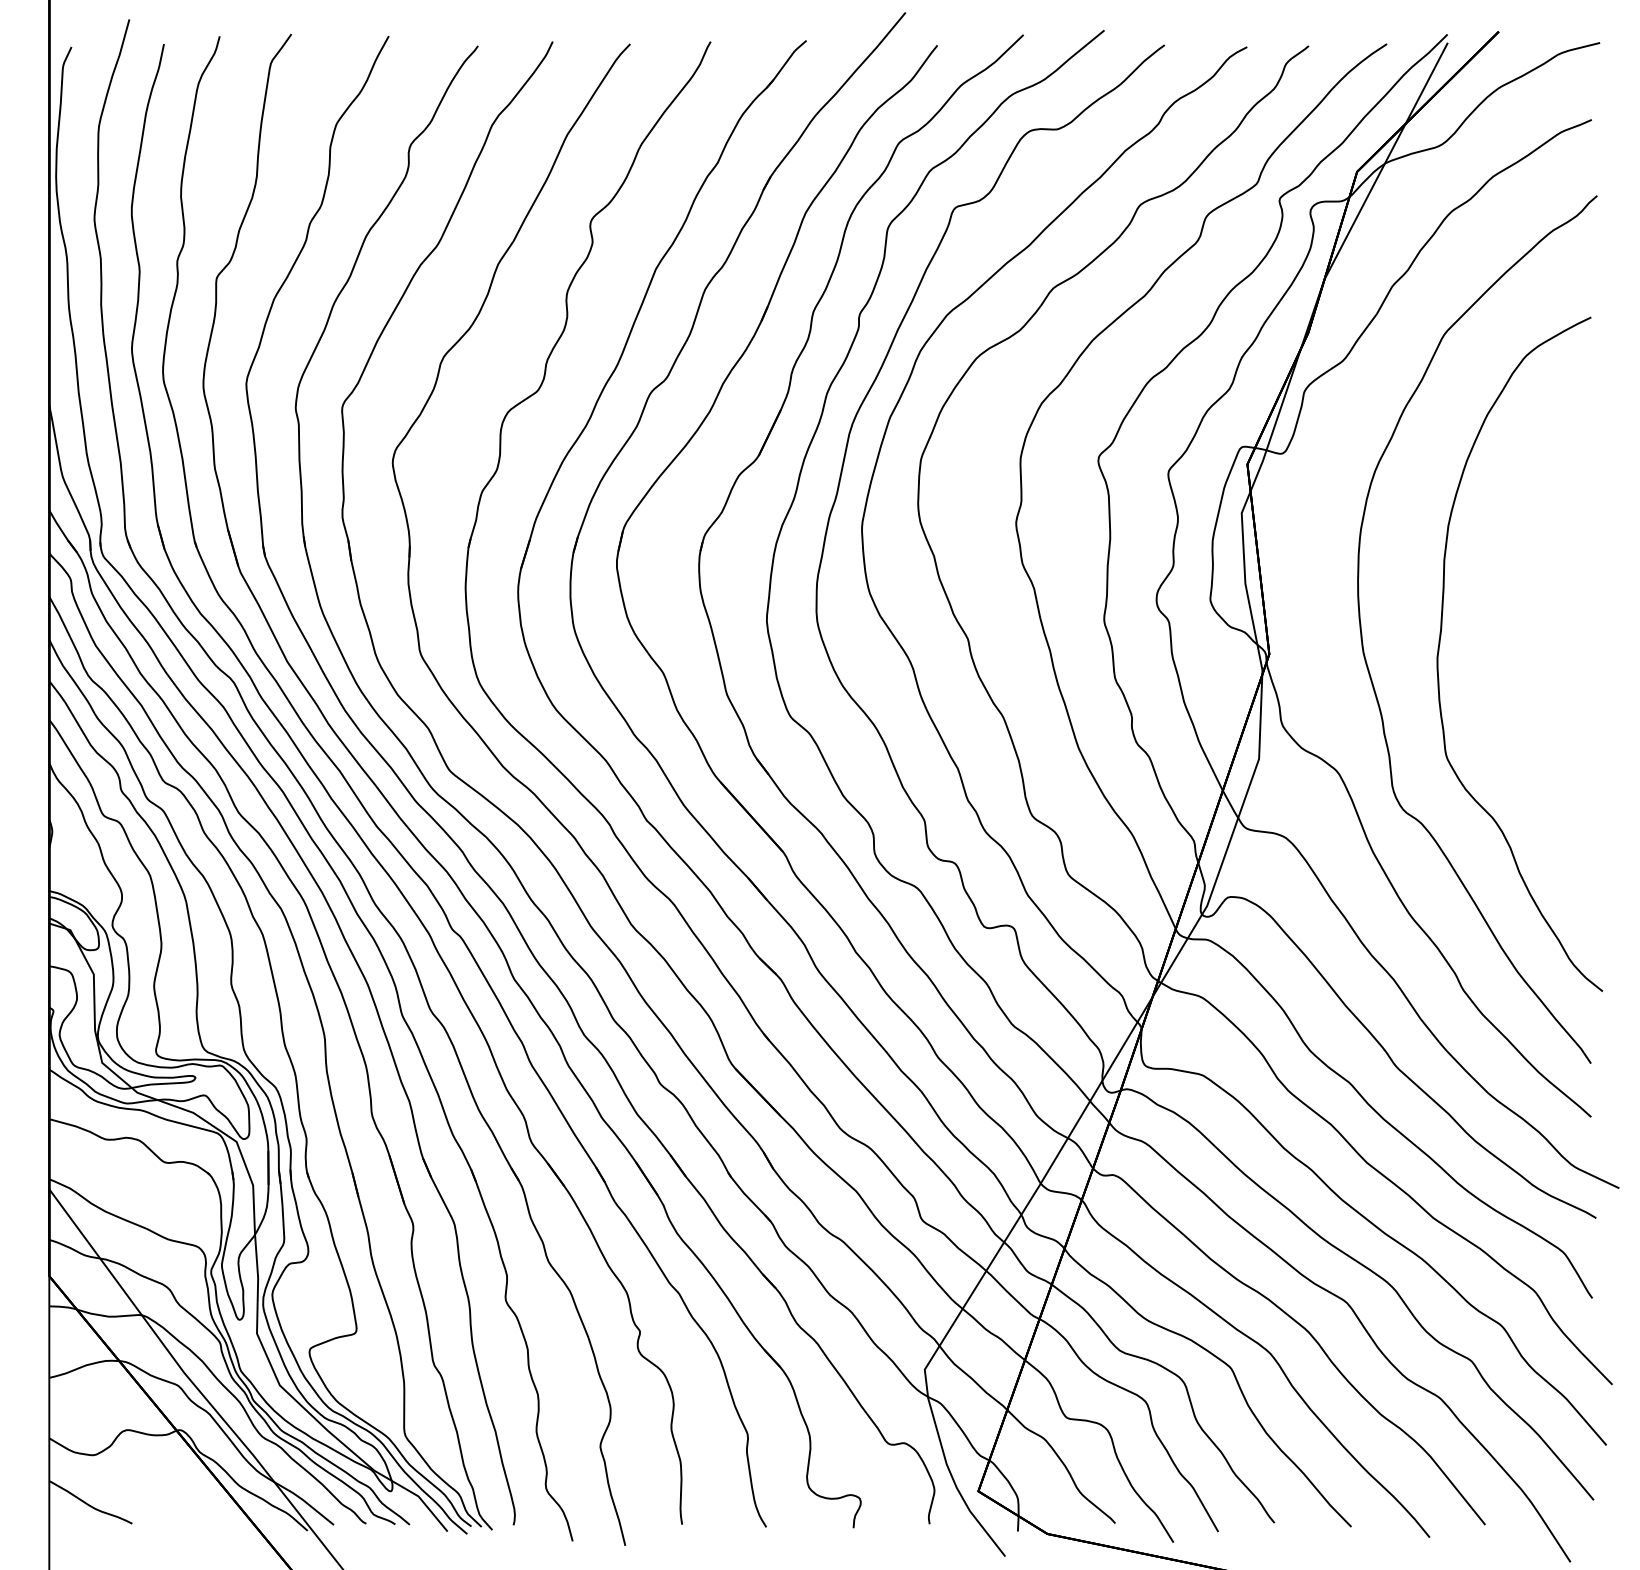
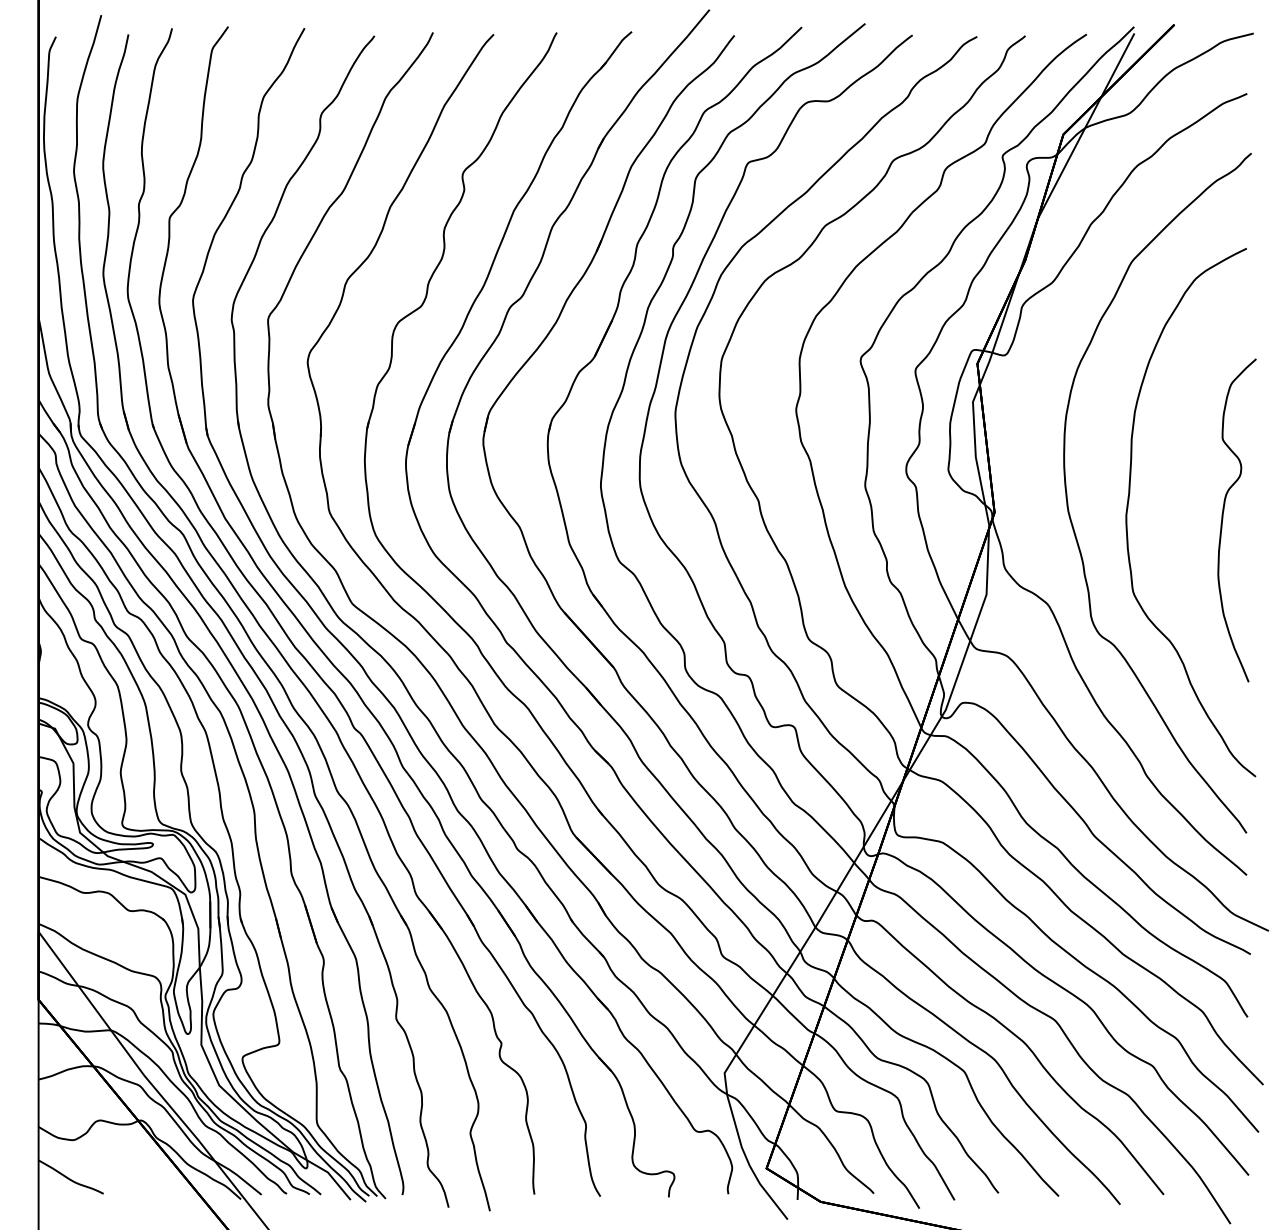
curve: (1561, 663) -> (1223, 519), added

